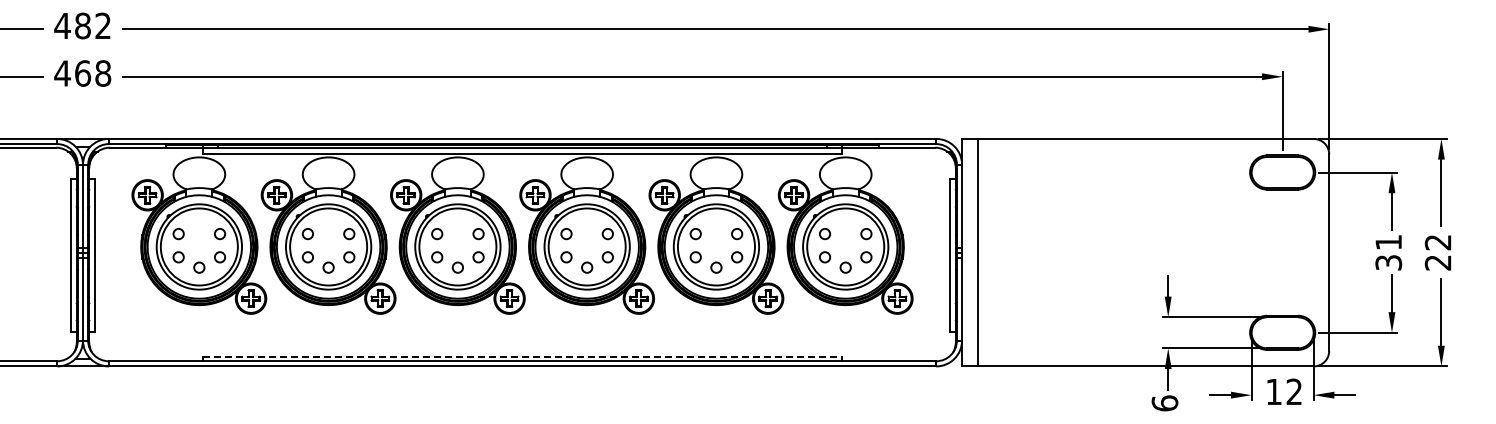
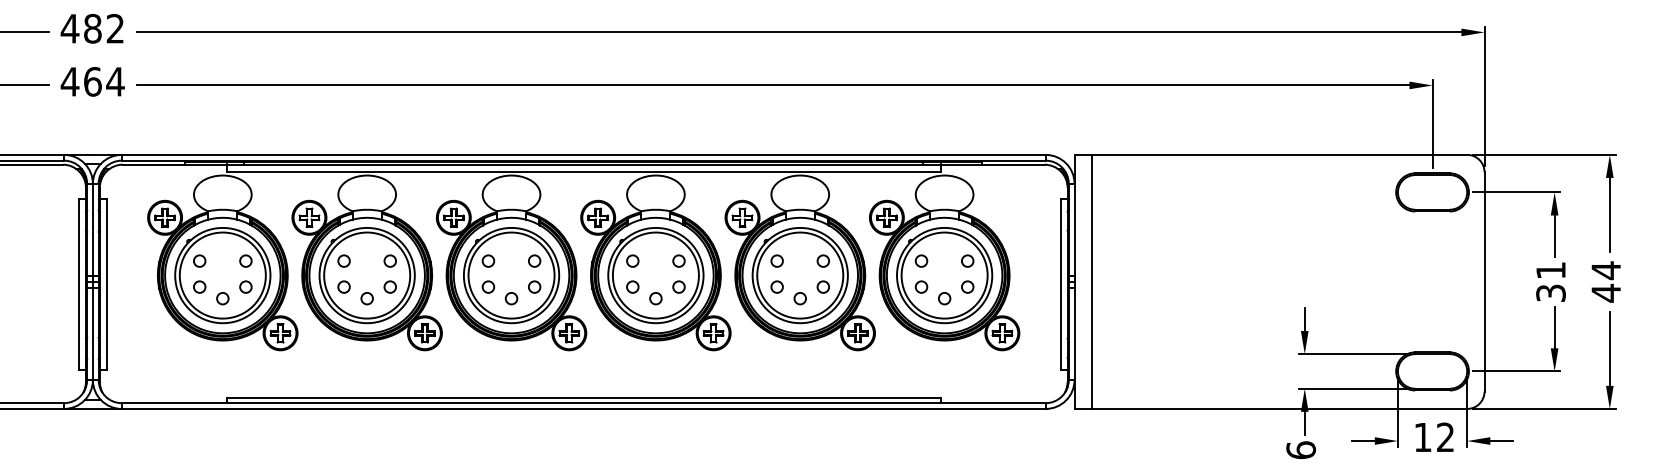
text: (102, 73) -> (114, 81), 468 -> 464
text: (1437, 252) -> (1605, 281), 22 -> 44
line: (522, 356) -> (583, 397), dashed -> solid

